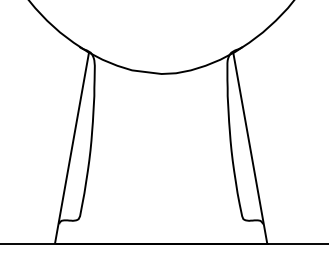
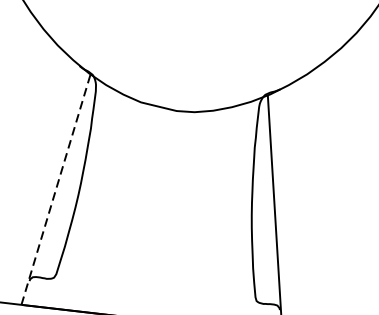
line: (72, 147) -> (56, 188), solid -> dashed

